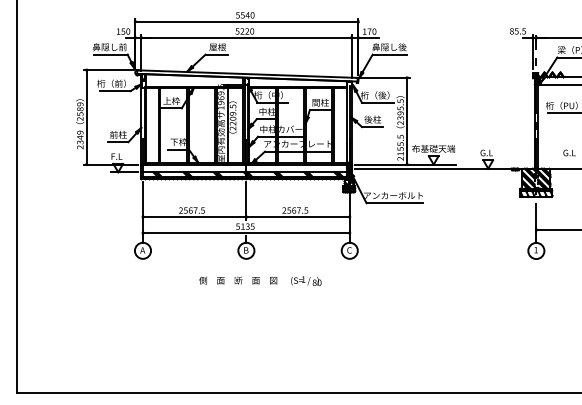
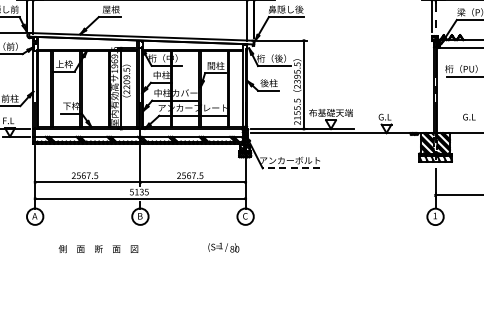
line: (394, 203) -> (291, 168), solid -> dashed
text: (238, 280) -> (98, 248), moved
text: (306, 281) -> (223, 247), moved

